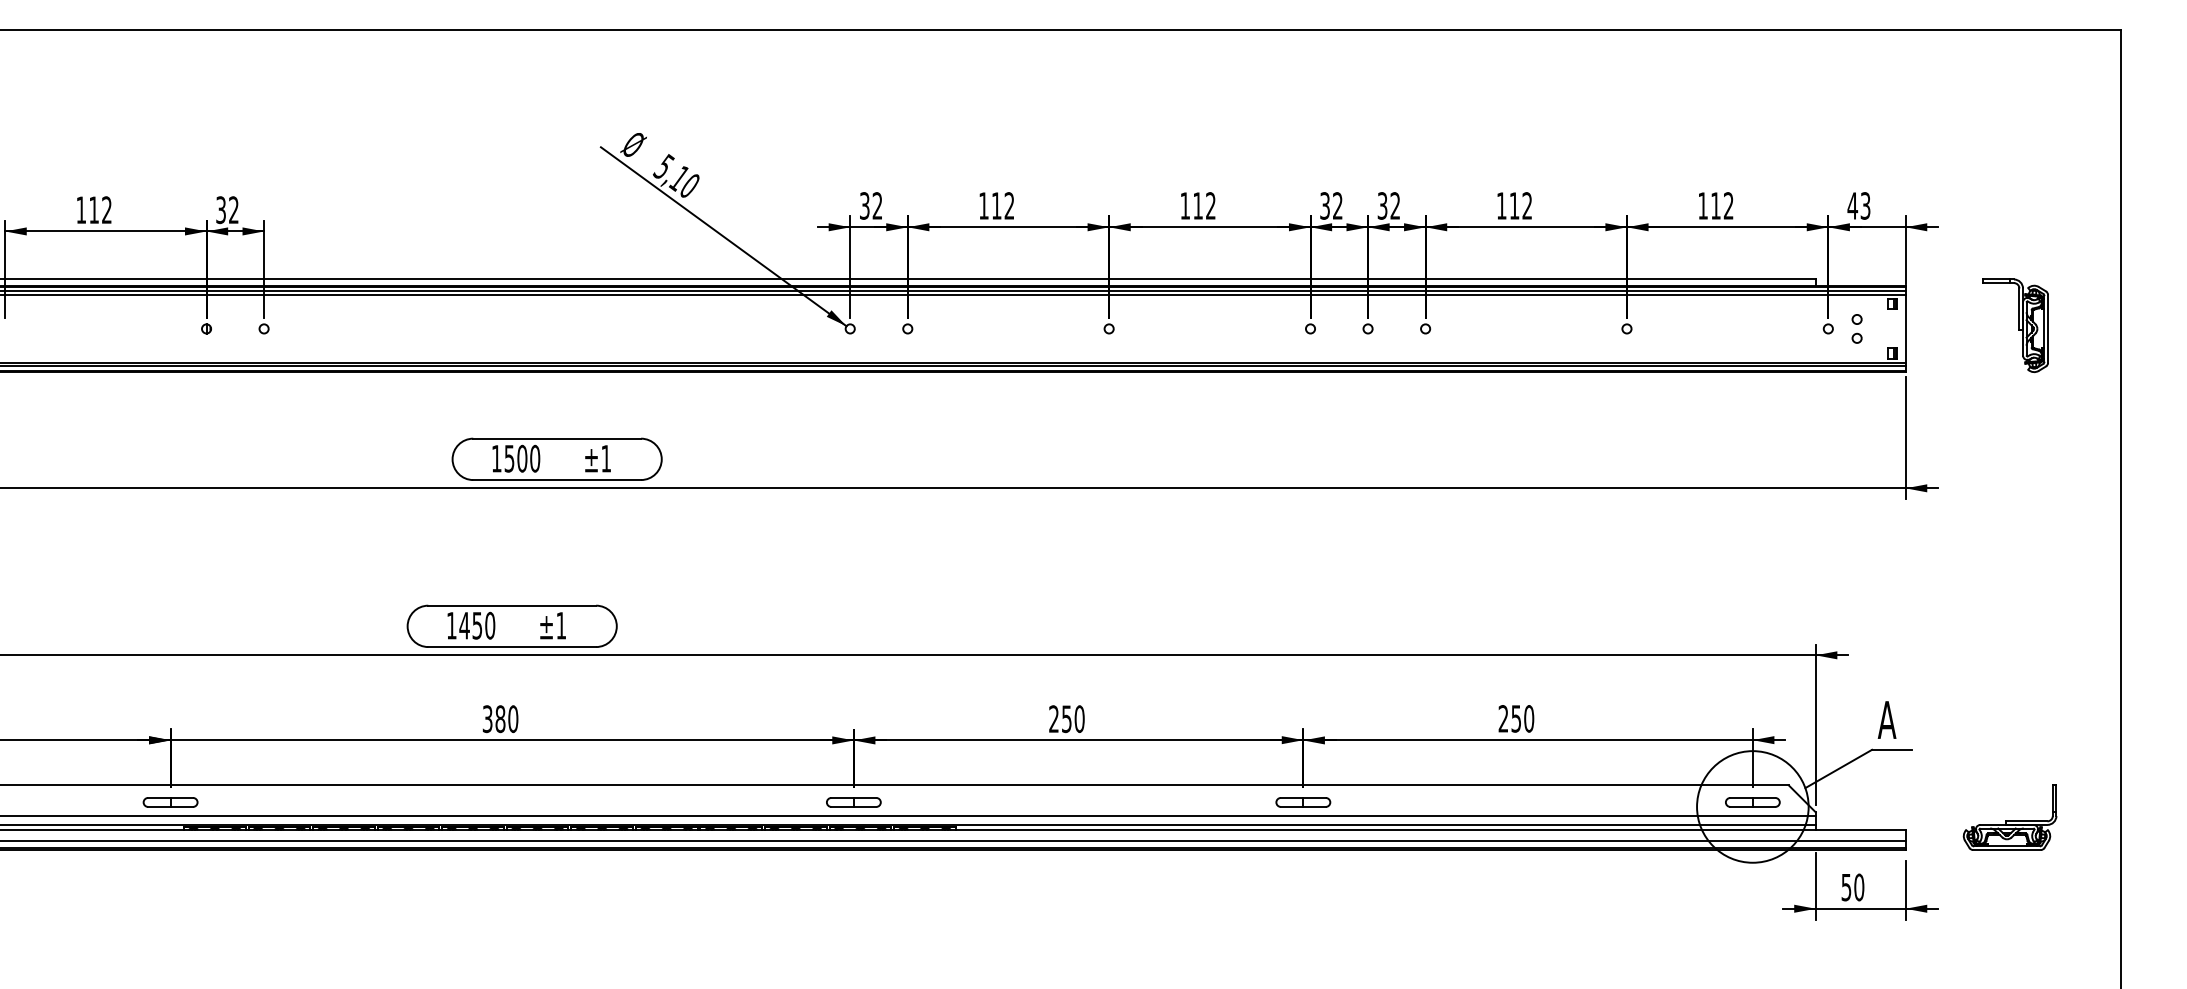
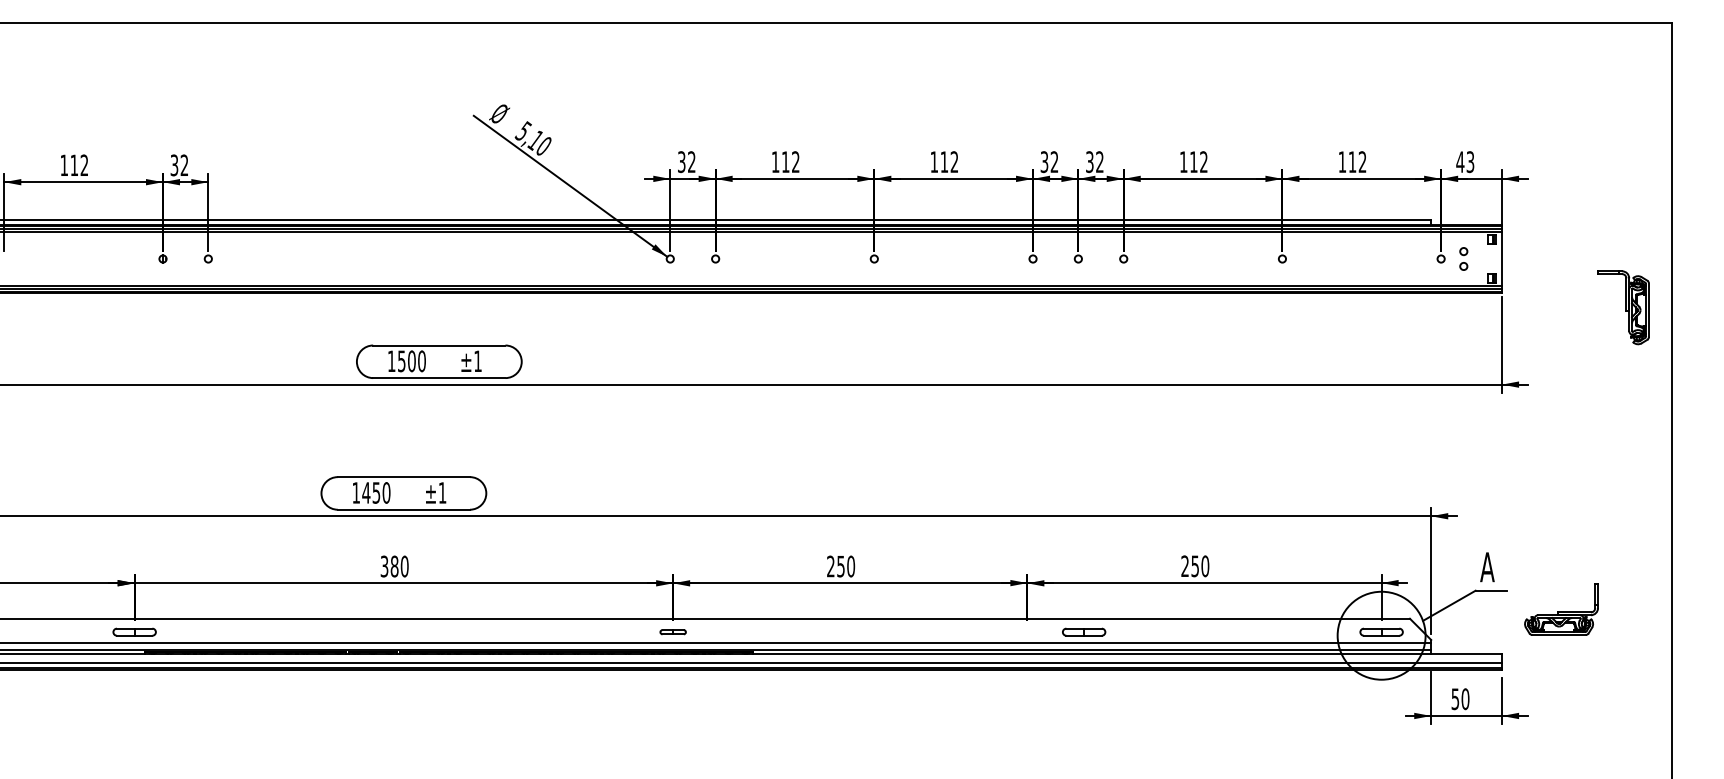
part: (2015, 325) -> (1623, 307), moved
part: (853, 802) -> (672, 632), size x0.6
part: (1303, 802) -> (1084, 632), moved
part: (2009, 817) -> (1561, 609), moved

